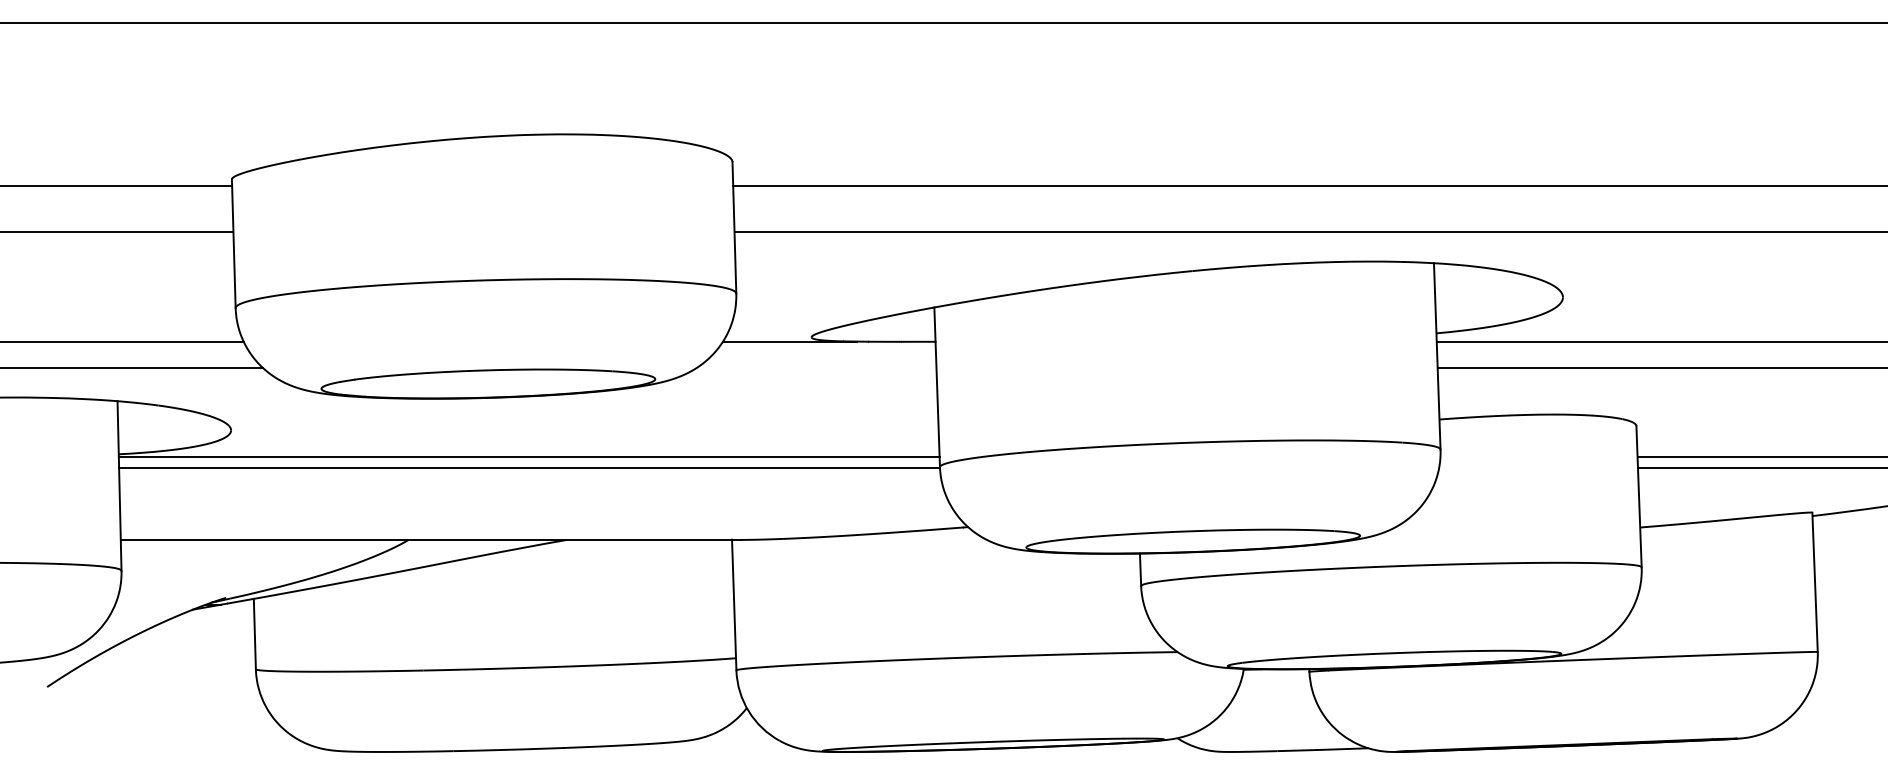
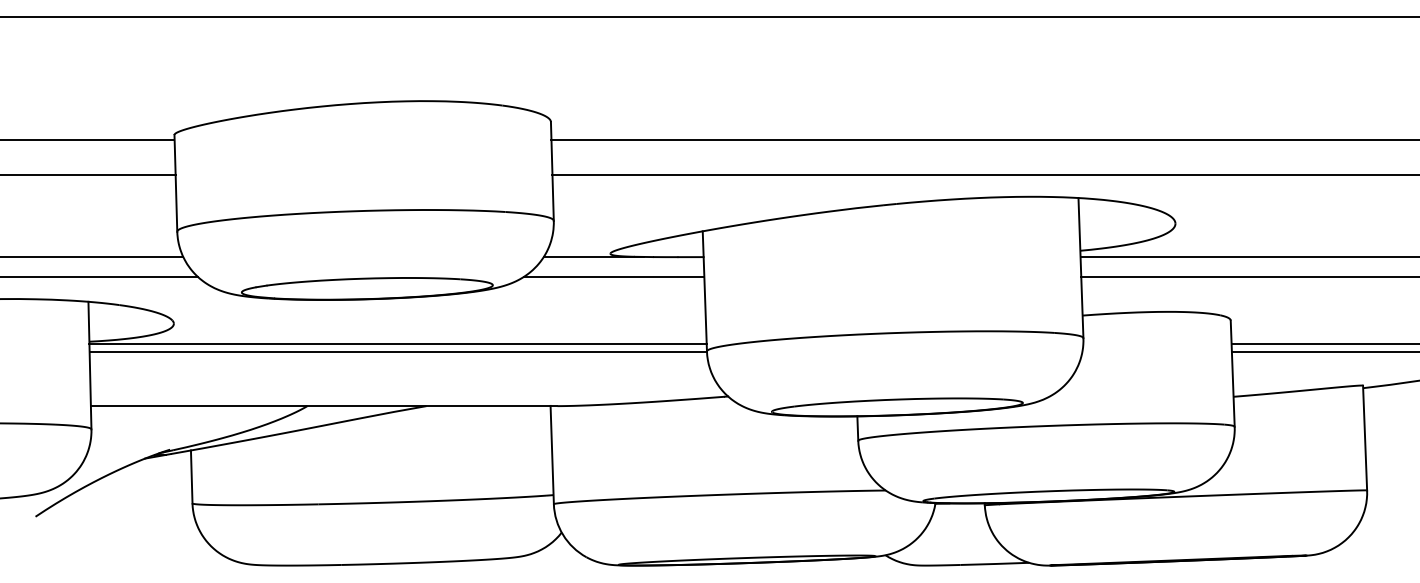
line: (817, 367) -> (614, 276), added

